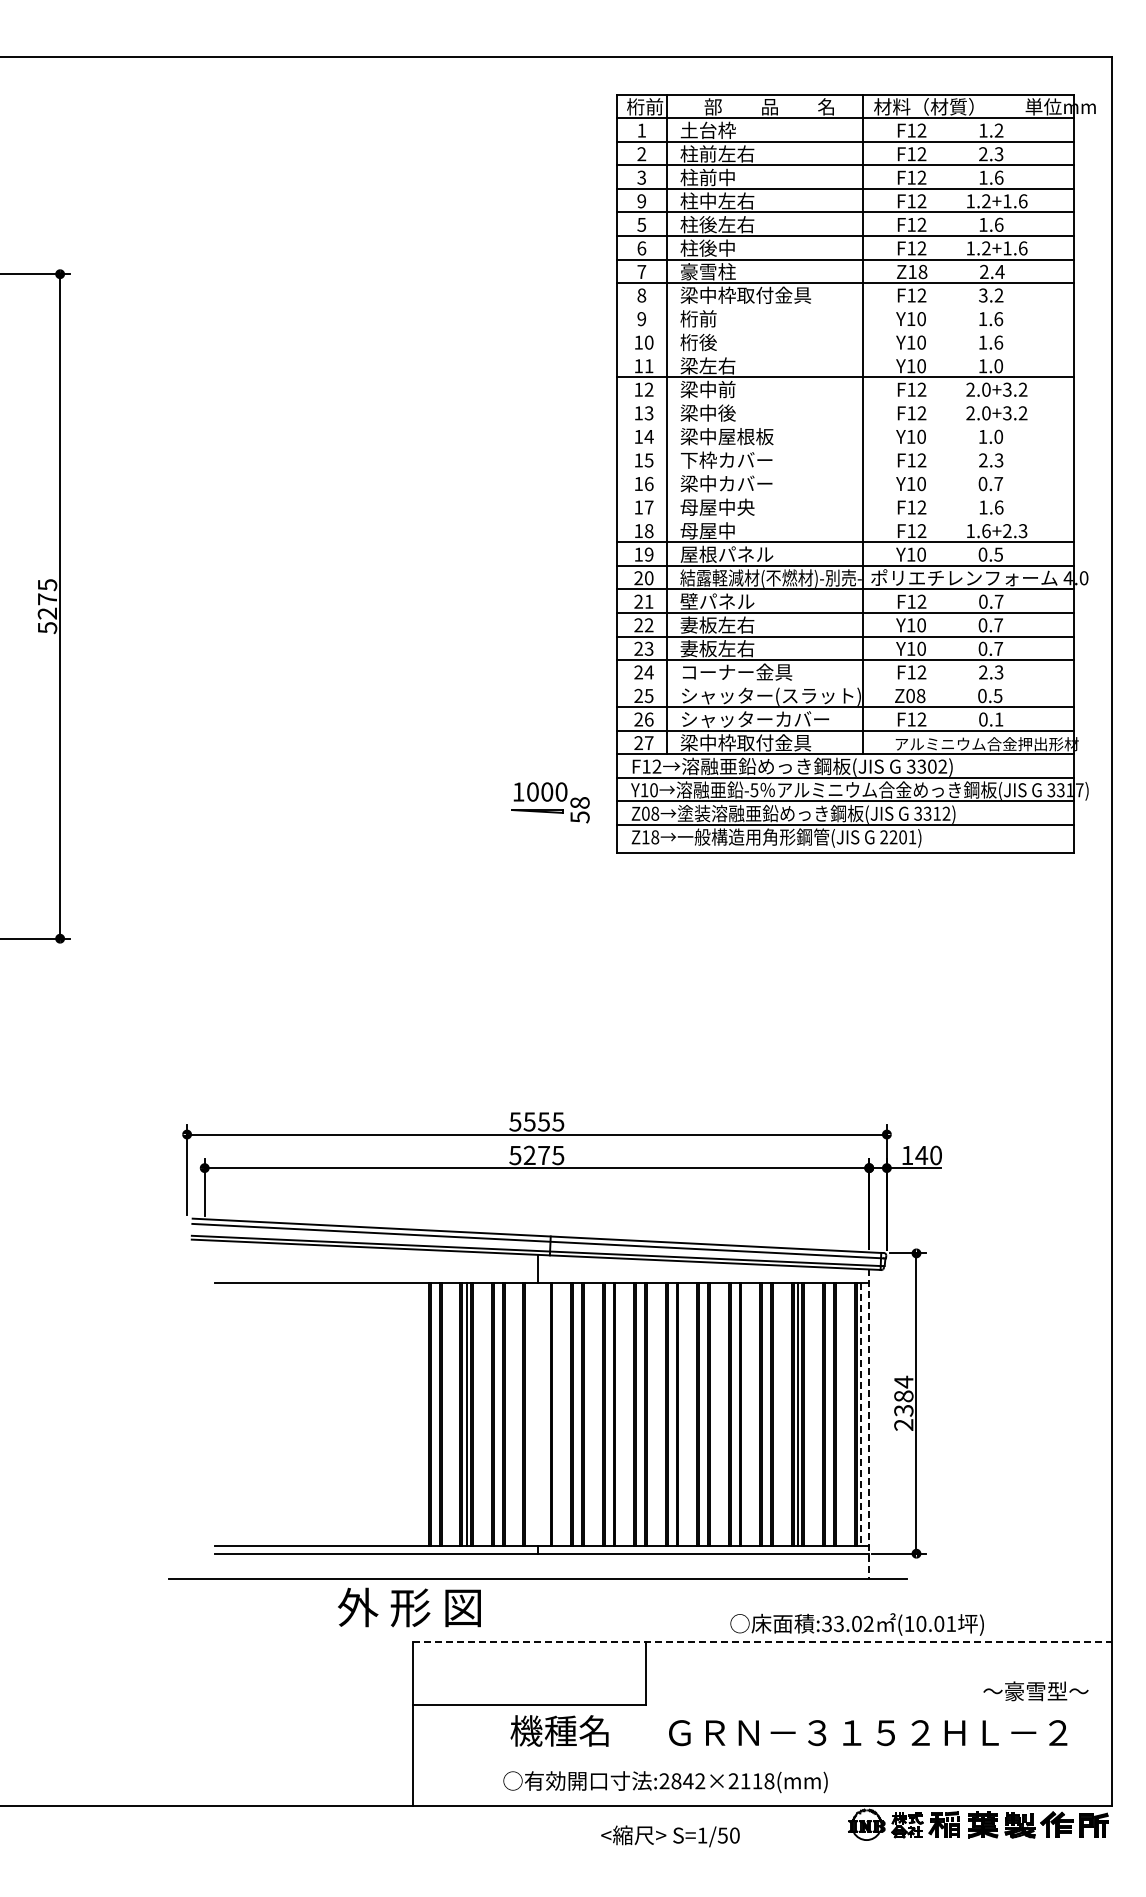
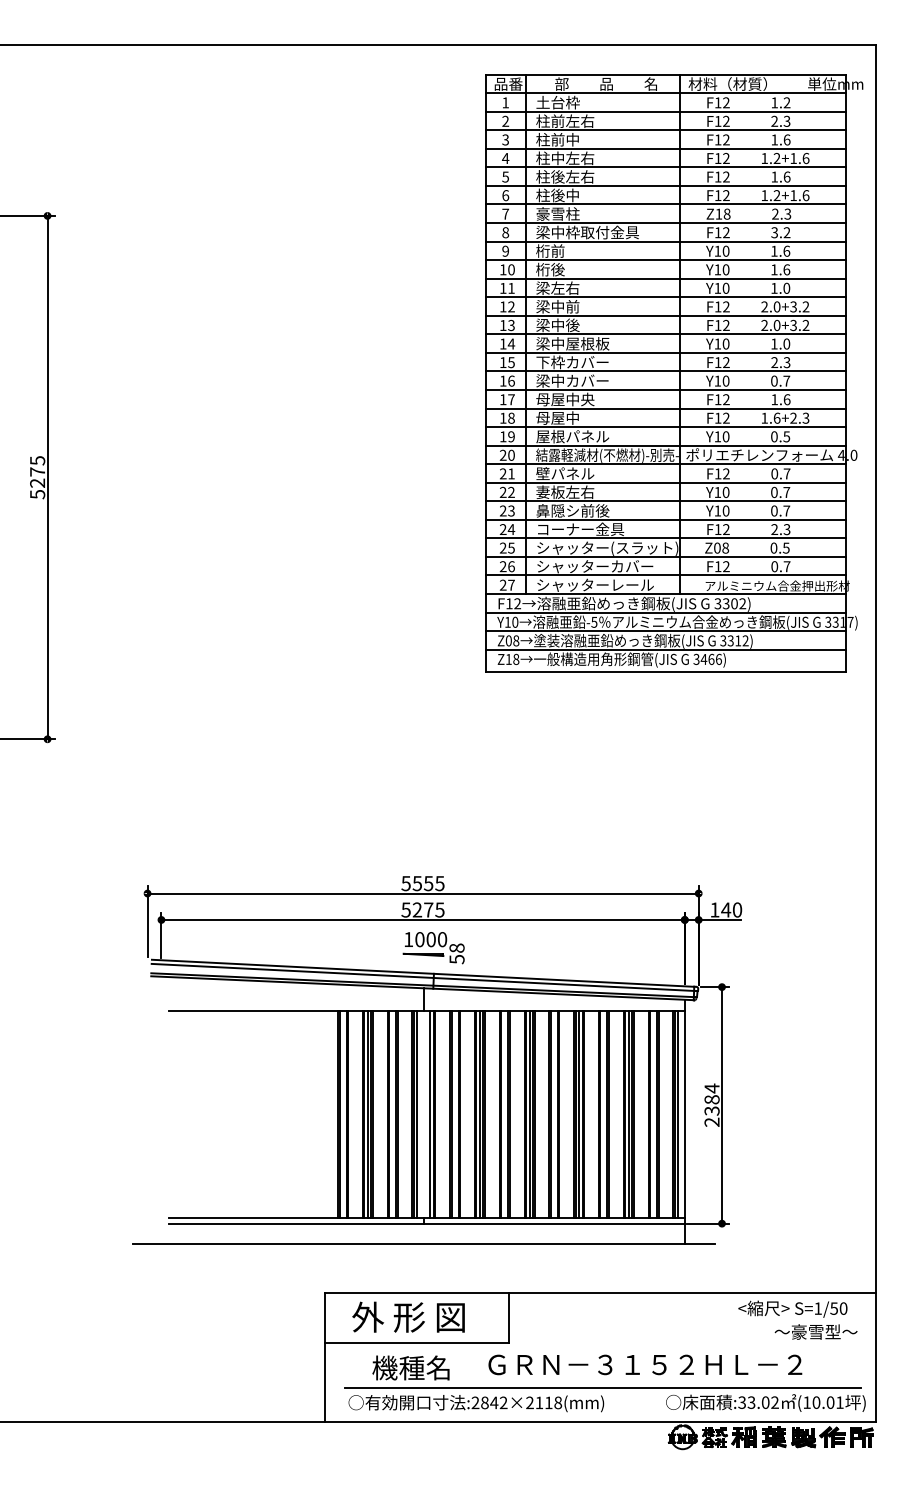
text: (645, 106) -> (508, 83), 桁前 -> 品番
text: (641, 201) -> (505, 158), 9 -> 4
text: (999, 271) -> (787, 213), 2.4 -> 2.3
line: (844, 306) -> (665, 241), added
line: (844, 330) -> (665, 260), added
line: (844, 353) -> (665, 278), added
line: (844, 400) -> (665, 315), added
line: (844, 424) -> (665, 334), added
line: (844, 448) -> (665, 353), added
line: (844, 471) -> (665, 371), added
line: (844, 495) -> (665, 390), added
line: (844, 518) -> (665, 408), added
text: (726, 648) -> (572, 510), 妻板左右 -> 鼻隠シ前後
line: (844, 683) -> (665, 538), added
text: (998, 719) -> (786, 566), 0.1 -> 0.7
text: (754, 742) -> (594, 584), 梁中枠取付金具 -> シャッターレール
part: (550, 802) -> (433, 947), moved
text: (898, 837) -> (707, 659), 2201) -> 3466)
line: (529, 1414) -> (417, 1114), added
line: (546, 1414) -> (430, 1114), added
line: (609, 1414) -> (480, 1114), added
line: (672, 1414) -> (529, 1114), added
line: (735, 1414) -> (579, 1114), added
line: (861, 1415) -> (678, 1114), dashed -> solid
line: (869, 1424) -> (685, 1121), dashed -> solid
text: (409, 1607) -> (408, 1317), moved
text: (856, 1624) -> (765, 1403), moved
line: (762, 1641) -> (600, 1292), dashed -> solid
text: (559, 1730) -> (410, 1367), moved
text: (868, 1733) -> (645, 1365), moved
line: (764, 1762) -> (602, 1388), added
text: (665, 1782) -> (476, 1403), moved
text: (670, 1836) -> (792, 1309), moved

